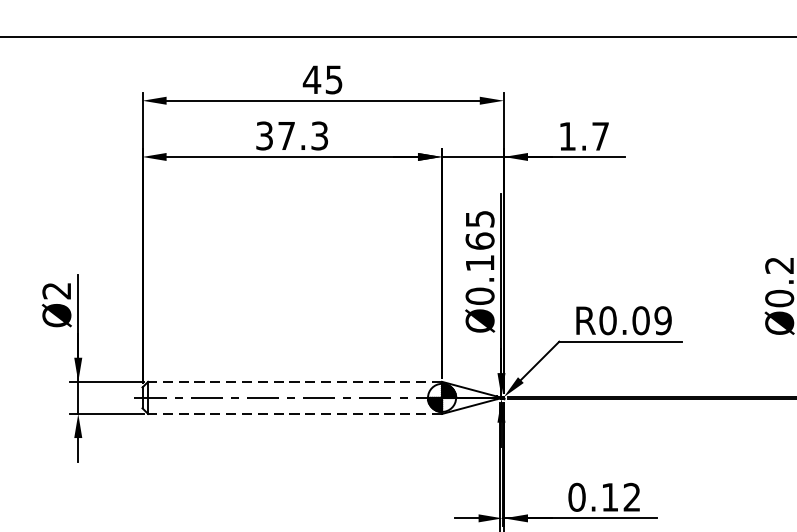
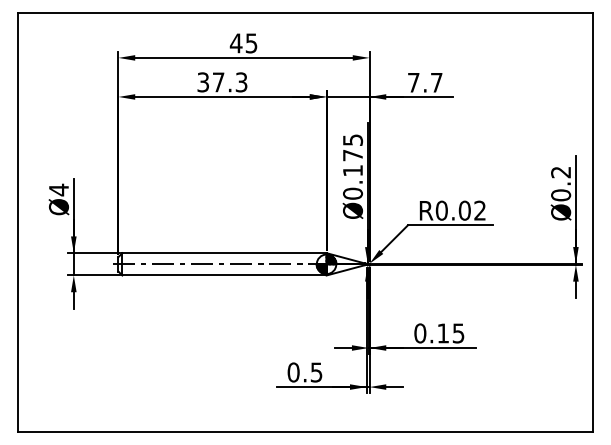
text: (567, 136) -> (413, 82), 1.7 -> 7.7
text: (480, 241) -> (353, 155), Ø0.165 -> Ø0.175
text: (56, 290) -> (58, 189), Ø2 -> Ø4
text: (663, 320) -> (480, 210), R0.09 -> R0.02
line: (293, 382) -> (223, 253), dashed -> solid
line: (293, 413) -> (223, 275), dashed -> solid
text: (631, 497) -> (458, 333), 0.12 -> 0.15

